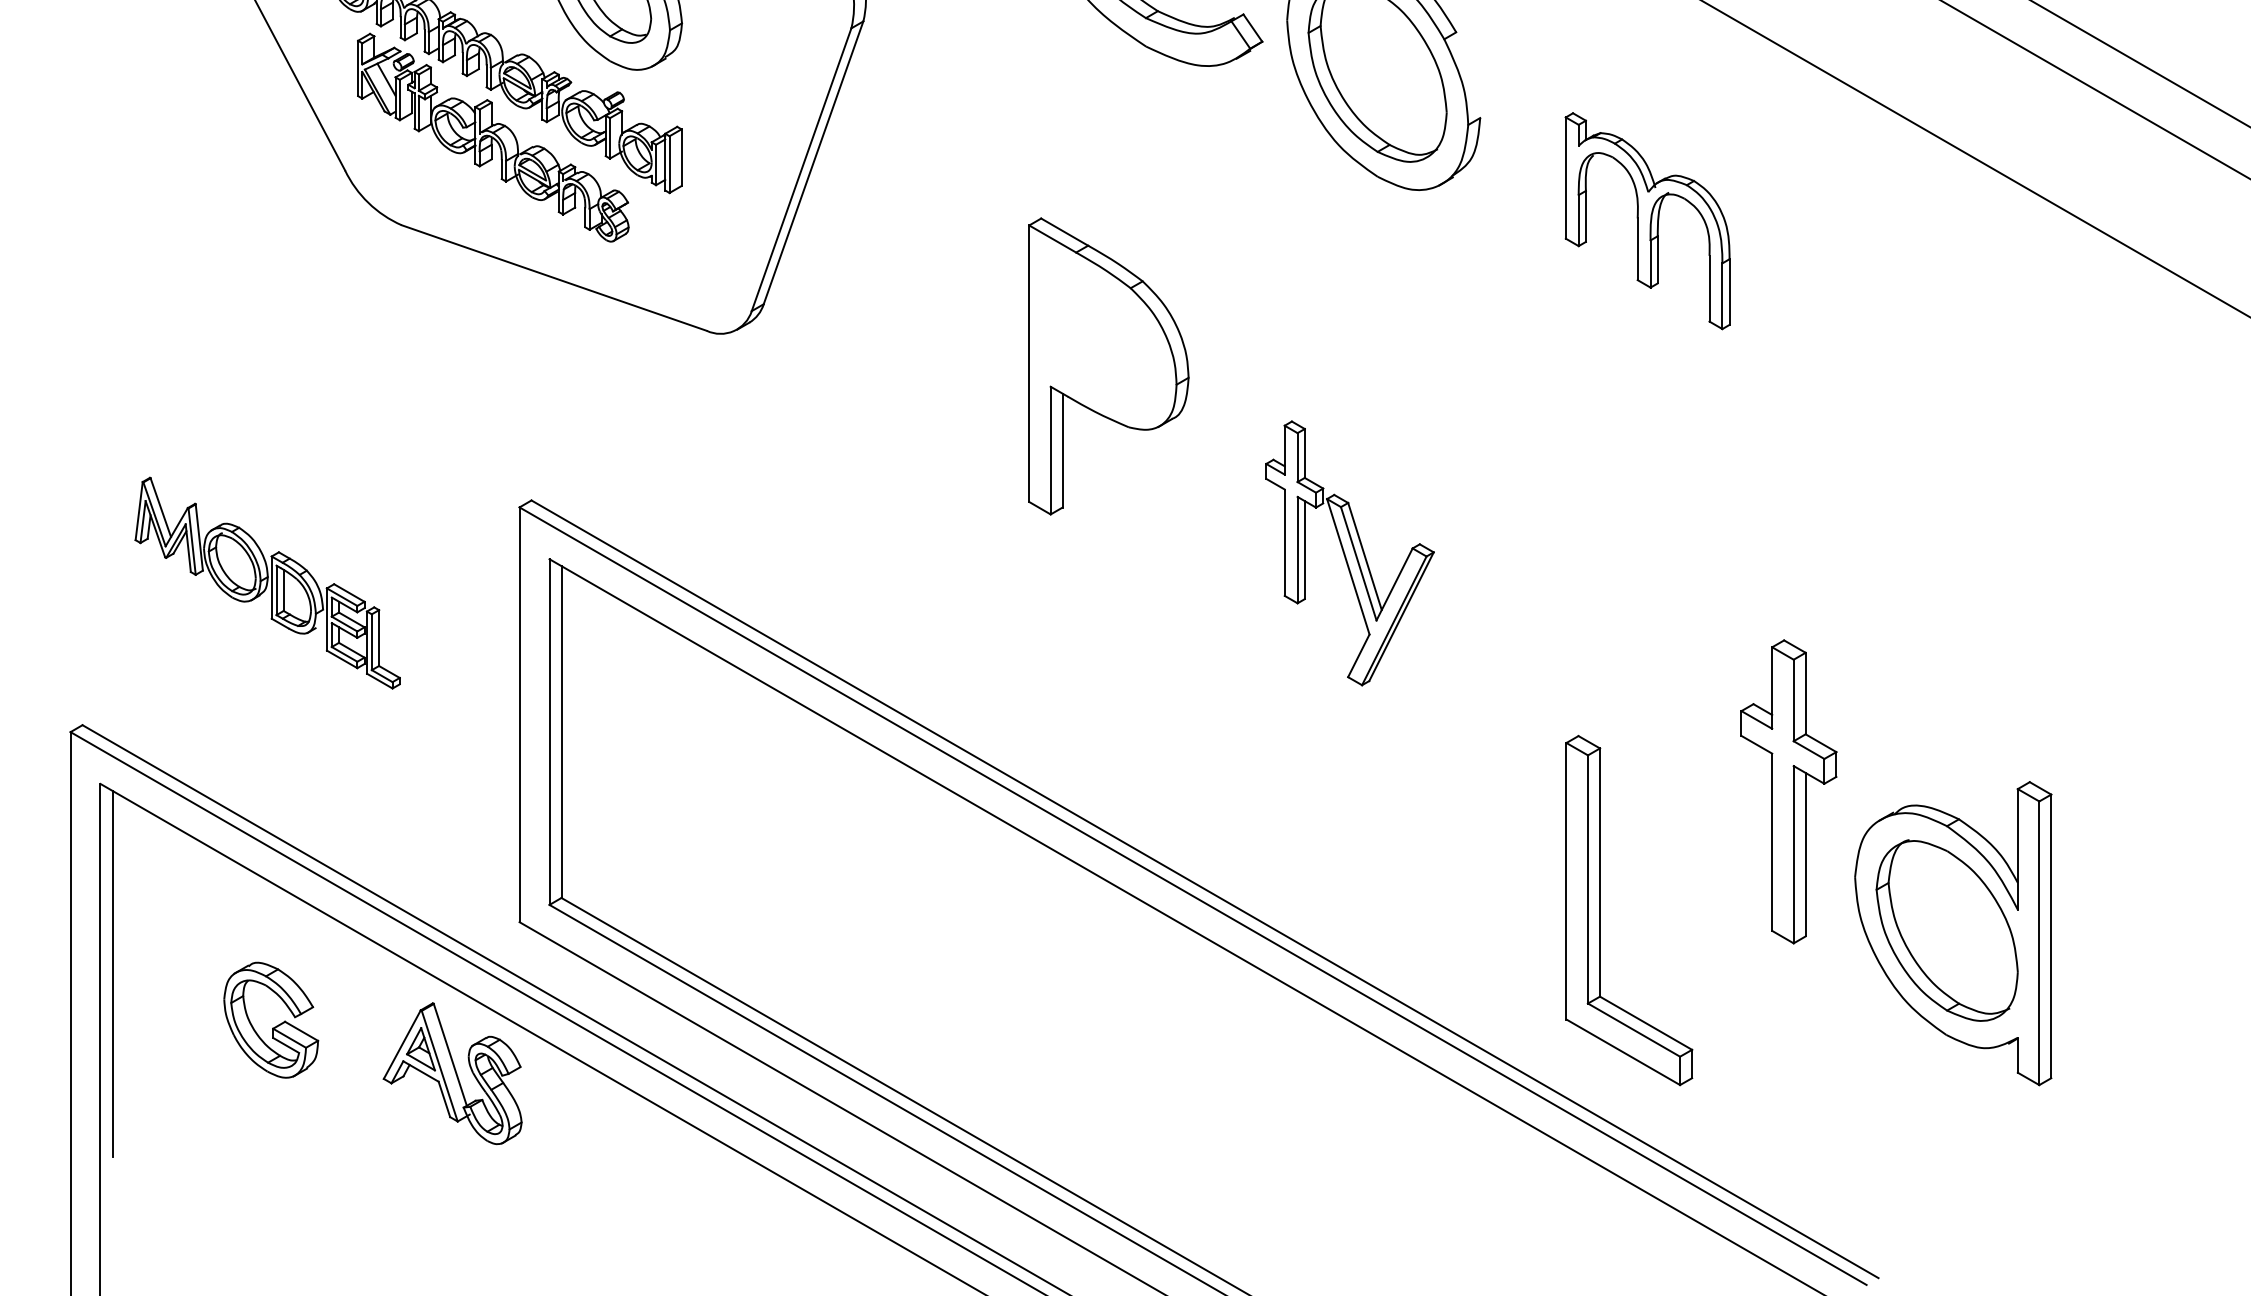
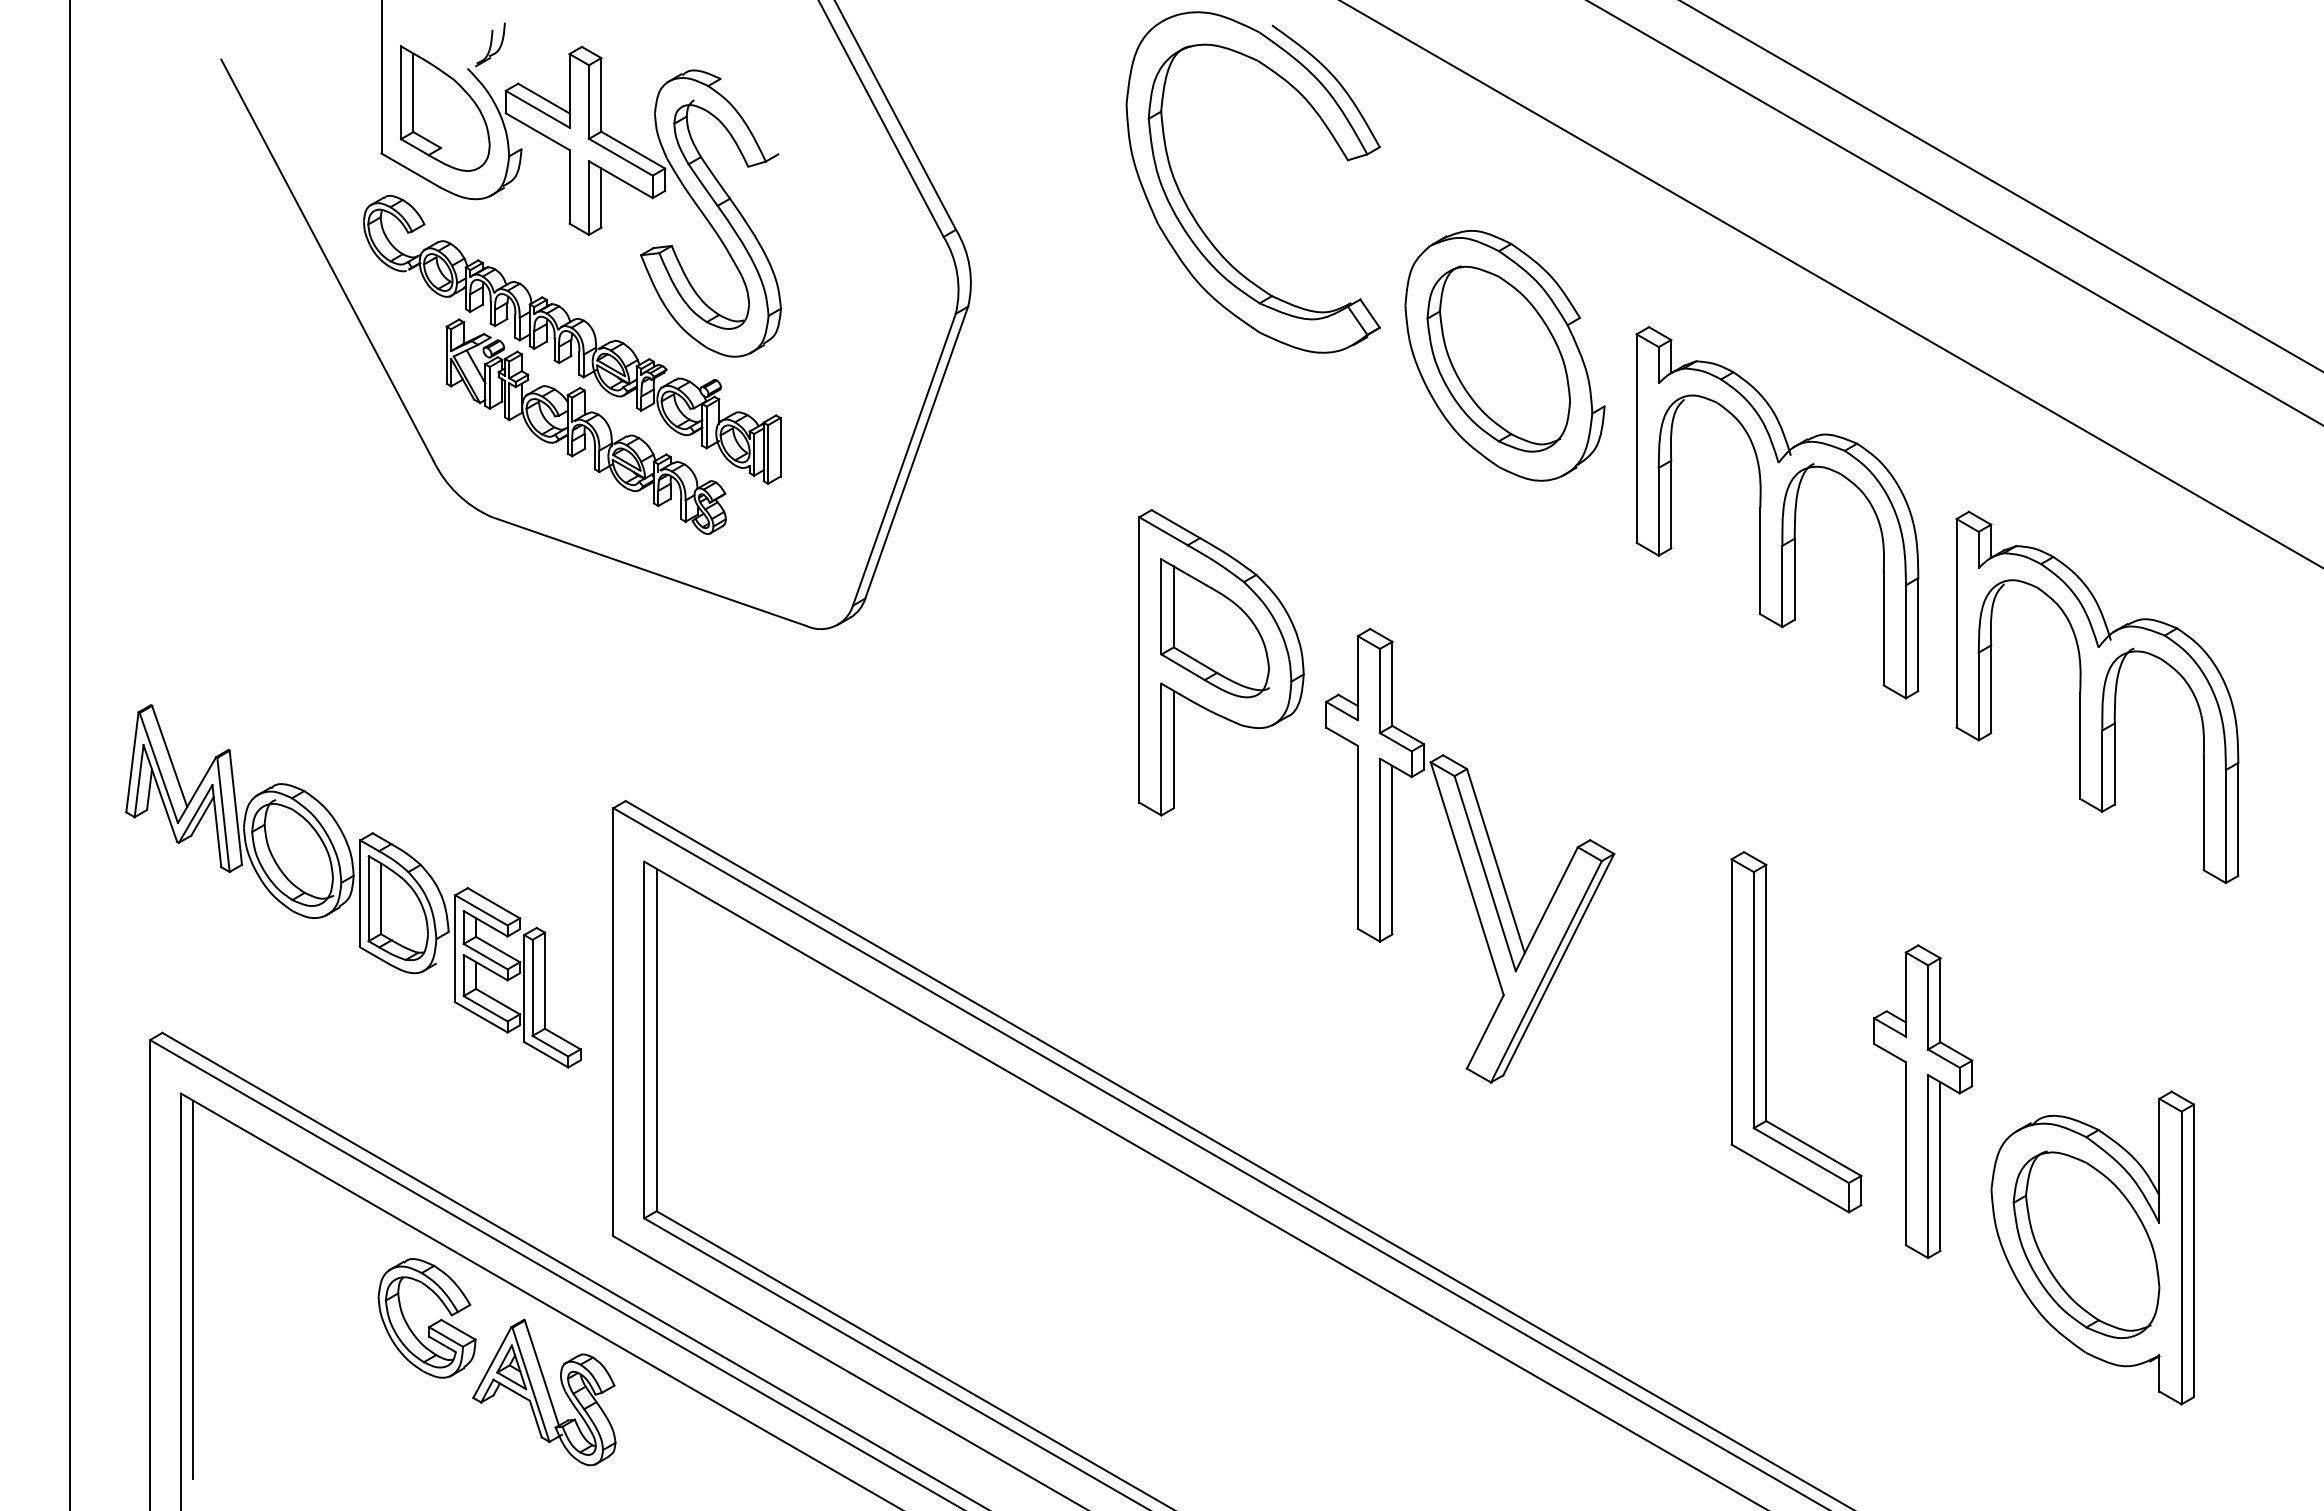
part: (1647, 220) -> (1777, 512), size x1.67
part: (1102, 333) -> (1214, 628), added
part: (1957, 400) -> (2097, 697), added
part: (1350, 553) -> (1470, 855), size x1.67
part: (267, 583) -> (353, 886), size x1.67
part: (1600, 910) -> (1766, 1032), moved
part: (273, 1027) -> (429, 1325), moved

